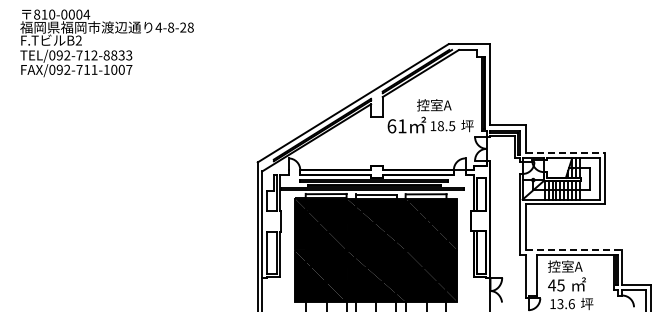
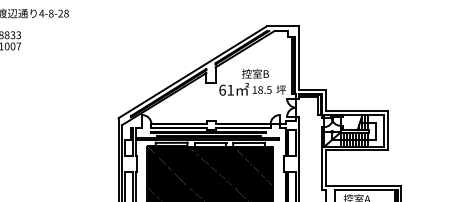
text: (447, 105) -> (265, 74), 控室A -> 控室B
line: (565, 152) -> (357, 110), dashed -> solid
line: (574, 250) -> (364, 186), dashed -> solid

